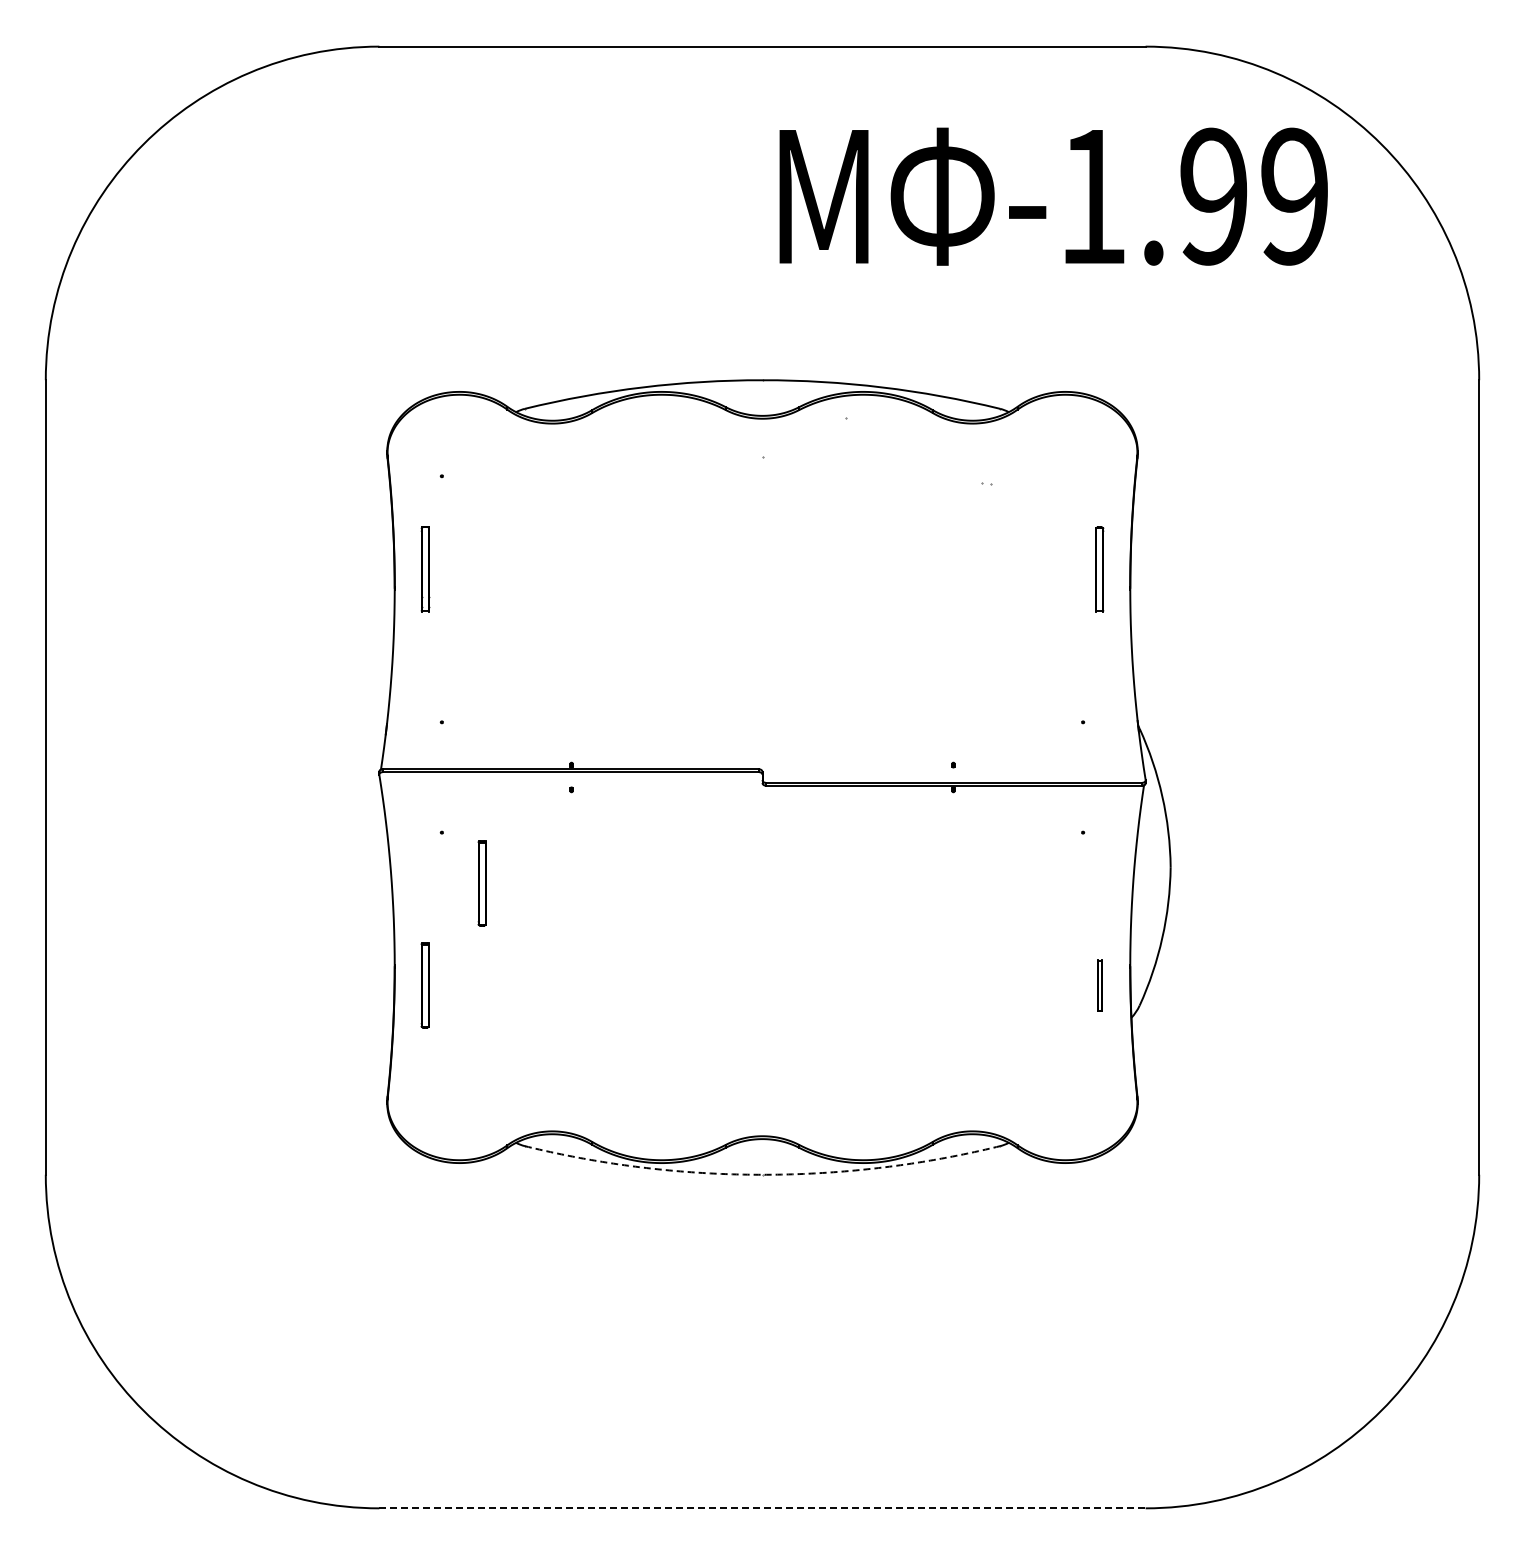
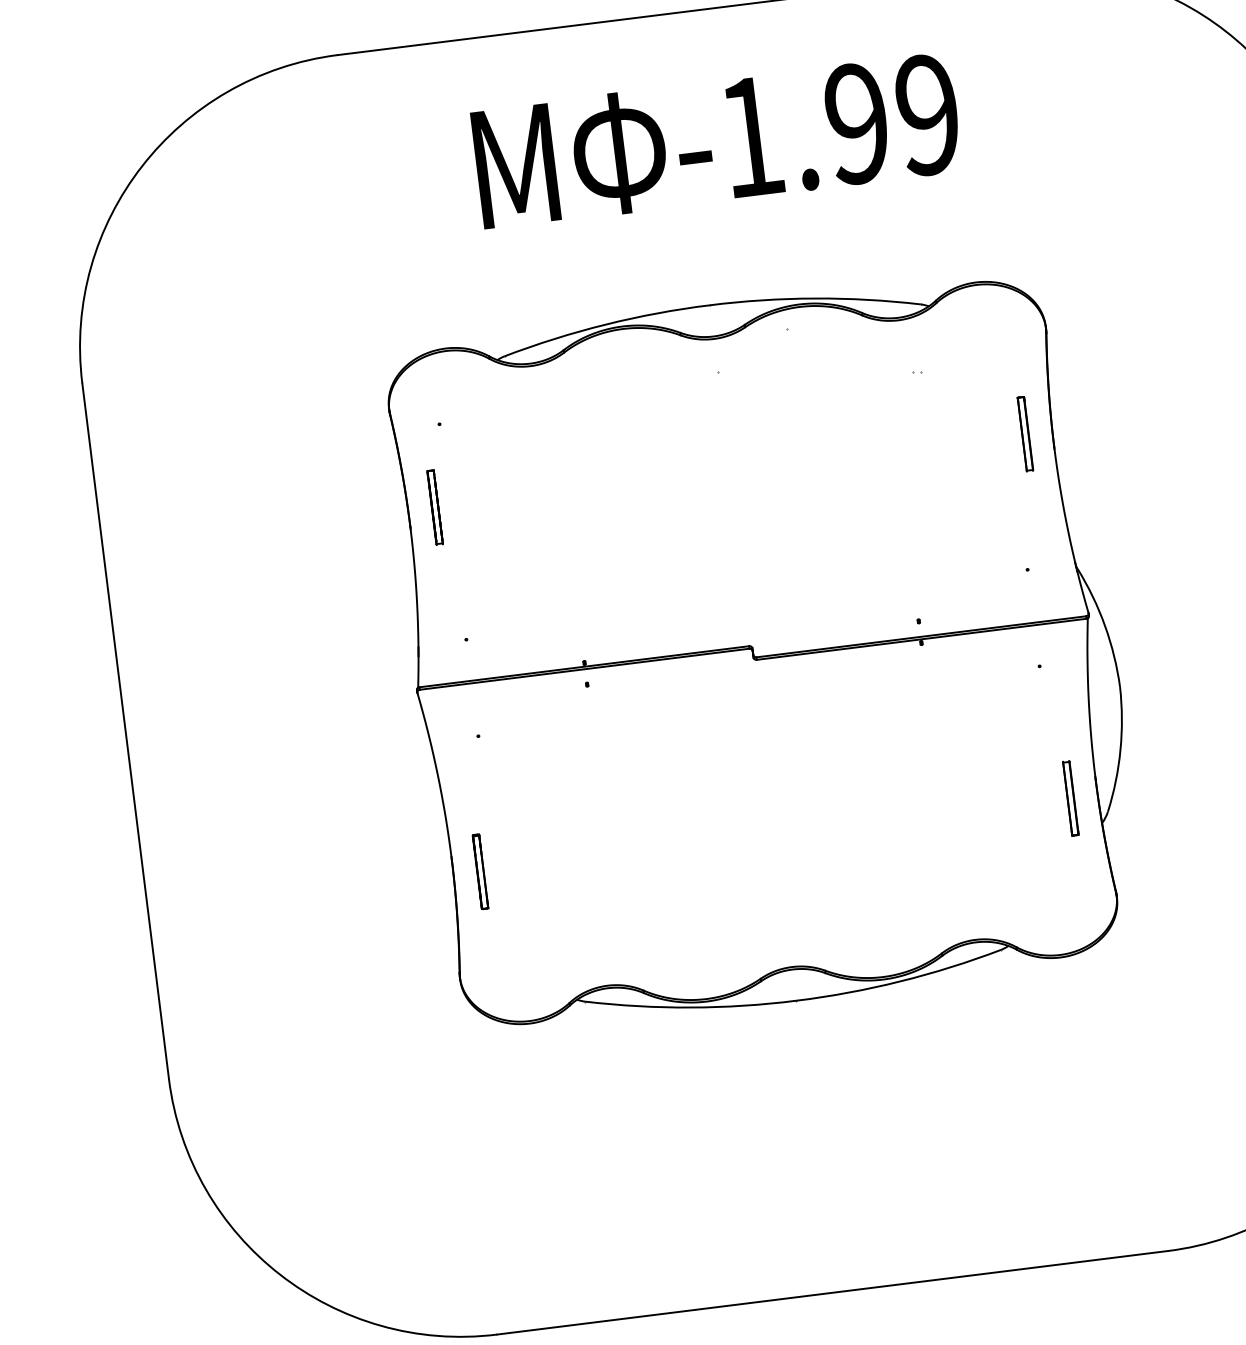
text: (1053, 196) -> (716, 141), moved
part: (481, 883) -> (518, 776), removed
part: (1099, 985) -> (1070, 798), size x1.67
arc: (762, 1174) -> (796, 1000), dashed -> solid
line: (763, 1508) -> (833, 1292), dashed -> solid

